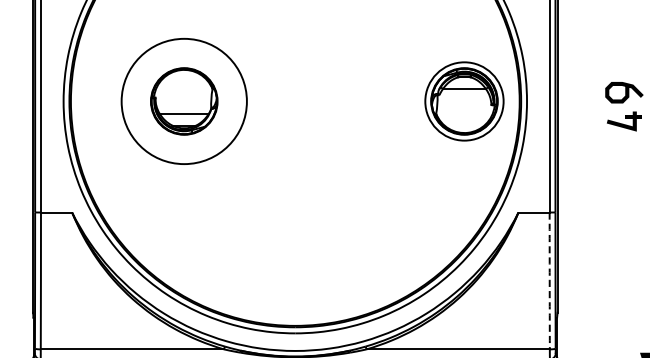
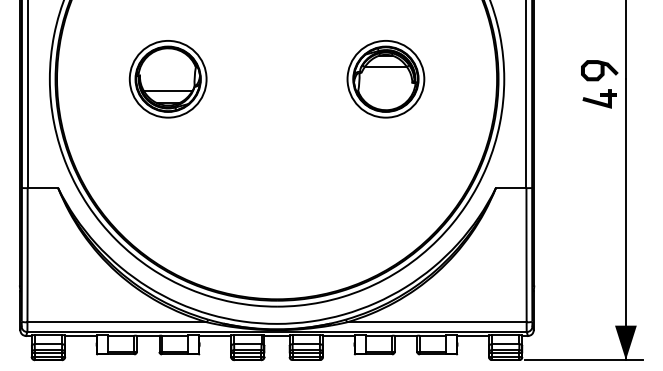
circle: (183, 100) -> (167, 78), size x0.62
part: (464, 101) -> (385, 79), moved
arc: (549, 281) -> (526, 255), dashed -> solid

